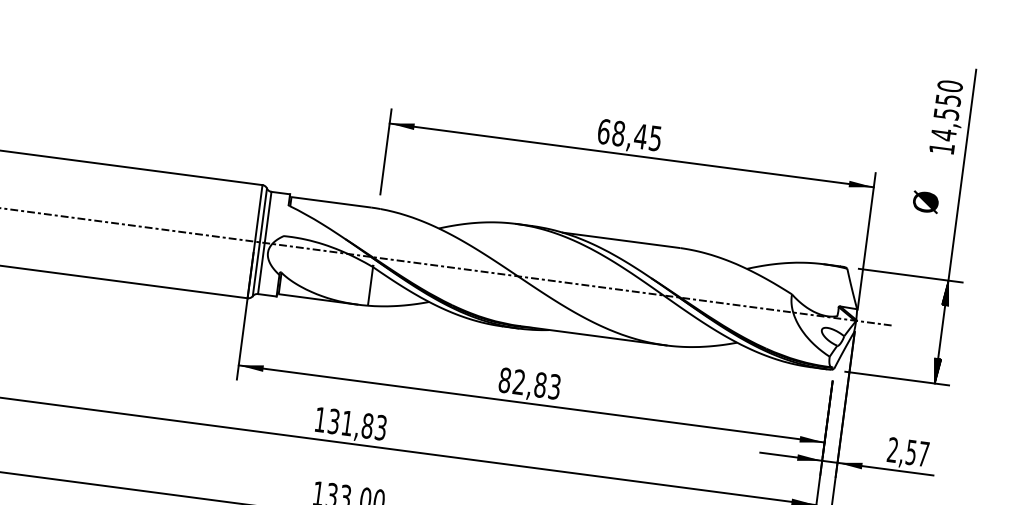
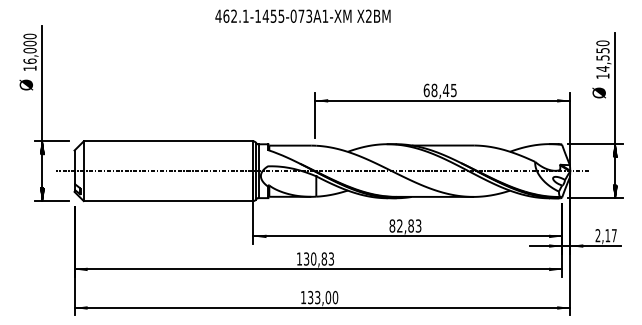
text: (924, 201) -> (598, 92), moved
text: (347, 422) -> (313, 258), 131,83 -> 130,83
text: (910, 452) -> (607, 235), 2,57 -> 2,17

